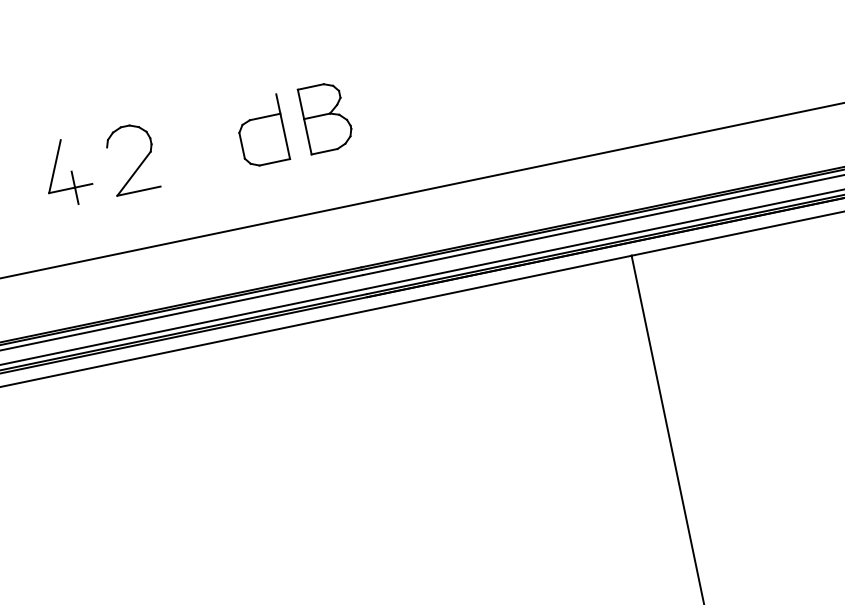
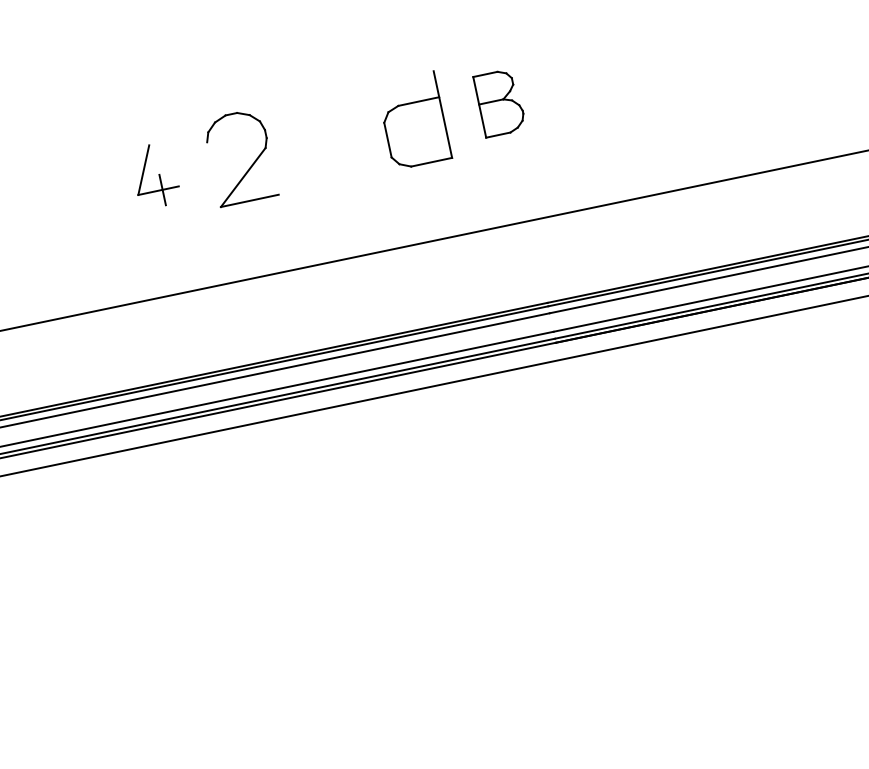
part: (324, 119) -> (498, 104), size x0.7
part: (70, 171) -> (158, 174), size x0.7

